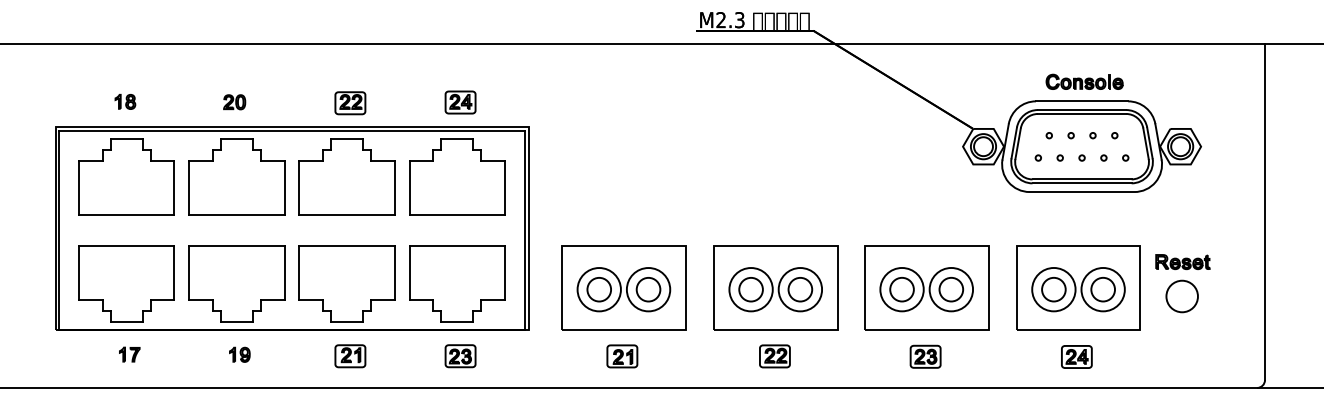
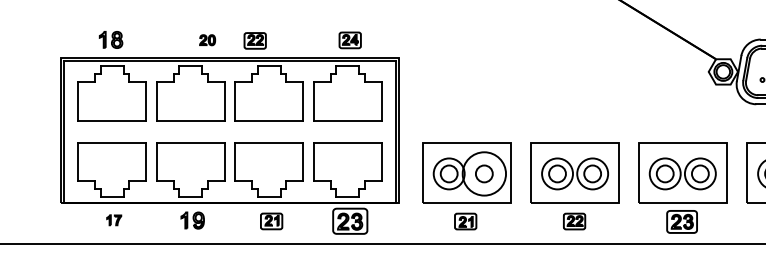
part: (125, 101) -> (111, 39), size x1.6
part: (234, 102) -> (207, 40), moved
part: (350, 103) -> (255, 41), moved
circle: (648, 289) -> (484, 173), size x1.4
part: (239, 354) -> (192, 220), size x1.6
part: (460, 356) -> (350, 221), size x1.6
part: (925, 356) -> (681, 221), size x1.4

